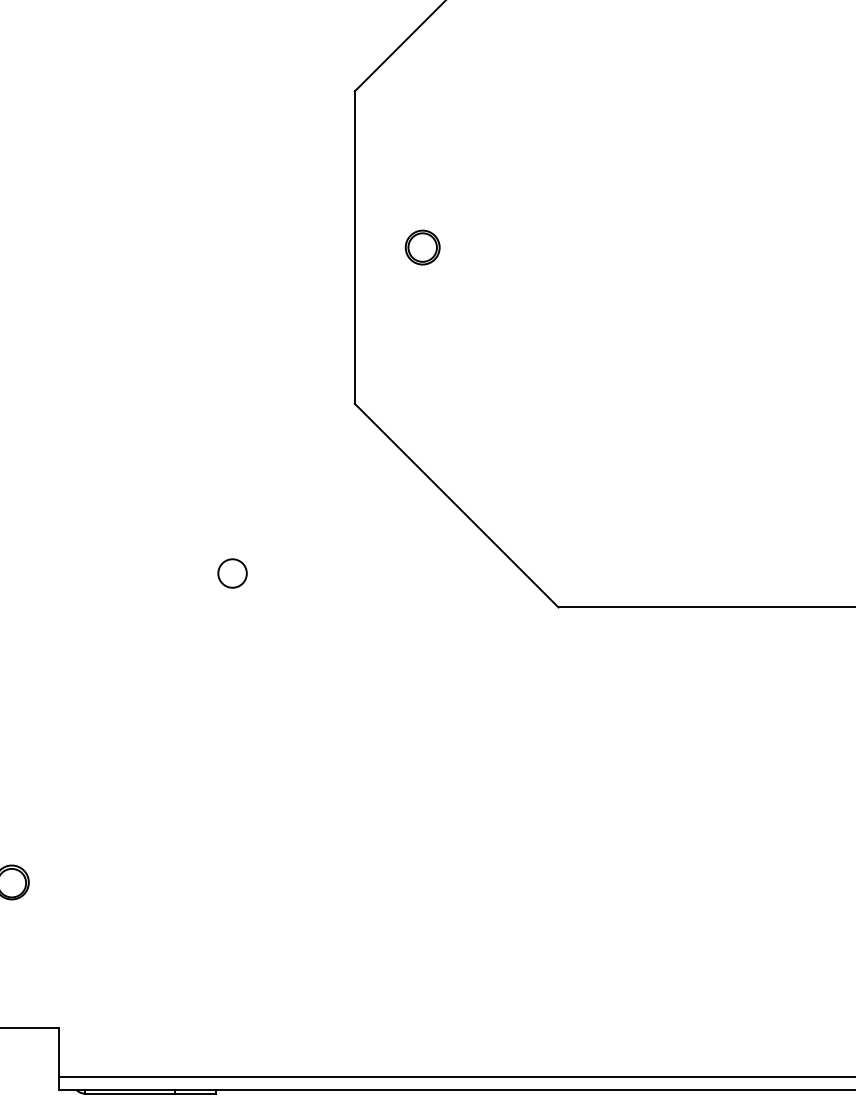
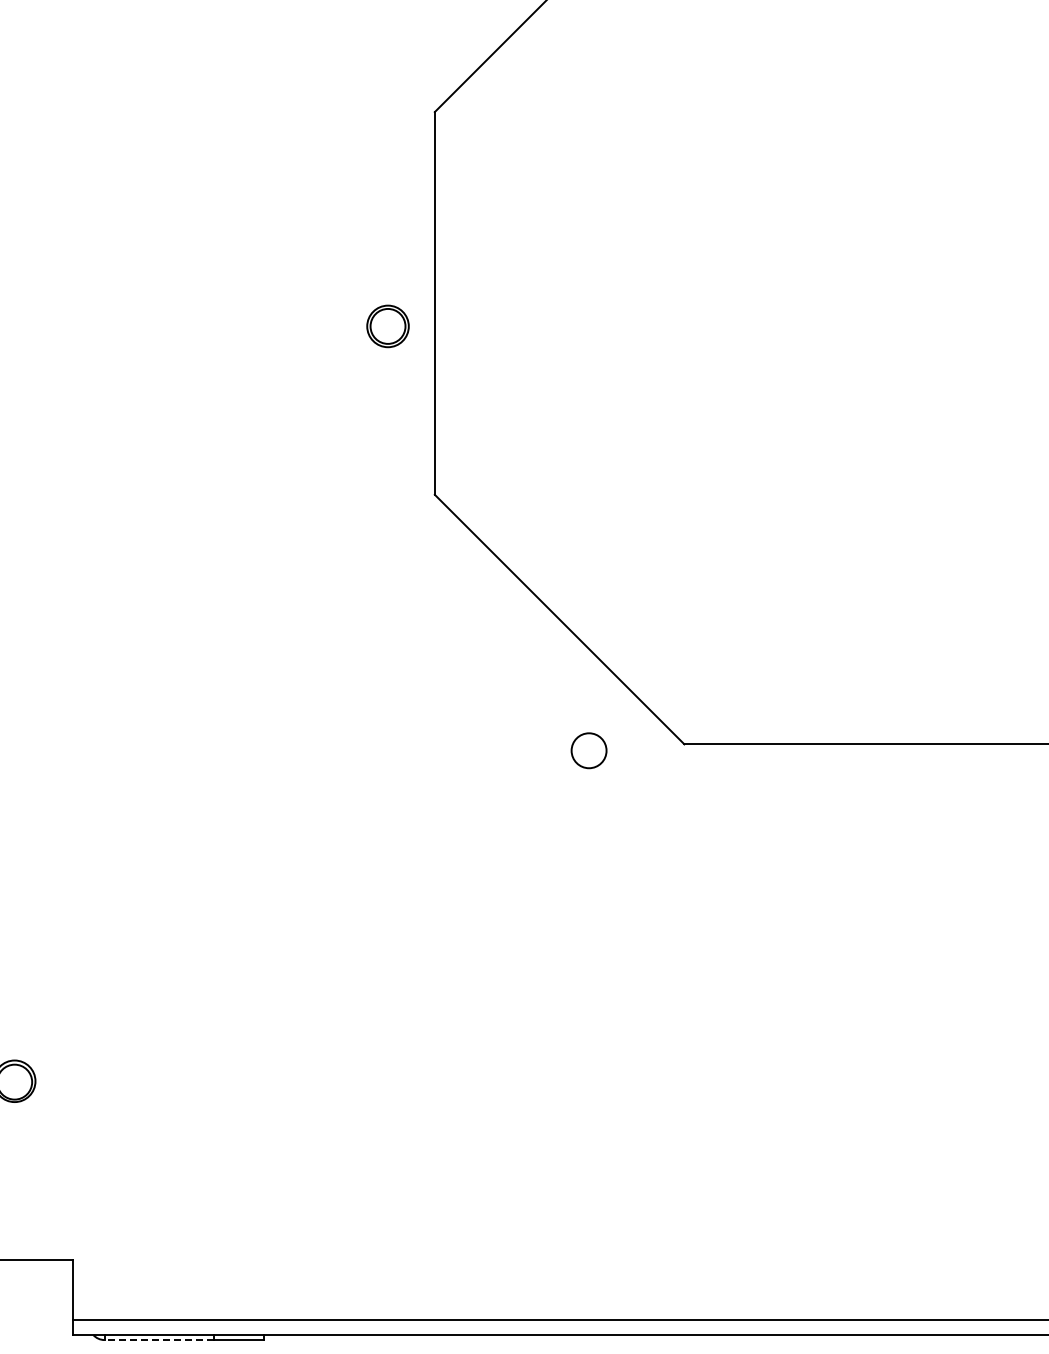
part: (422, 247) -> (387, 326), moved
circle: (232, 573) -> (588, 750), moved
line: (130, 1094) -> (159, 1340), solid -> dashed

